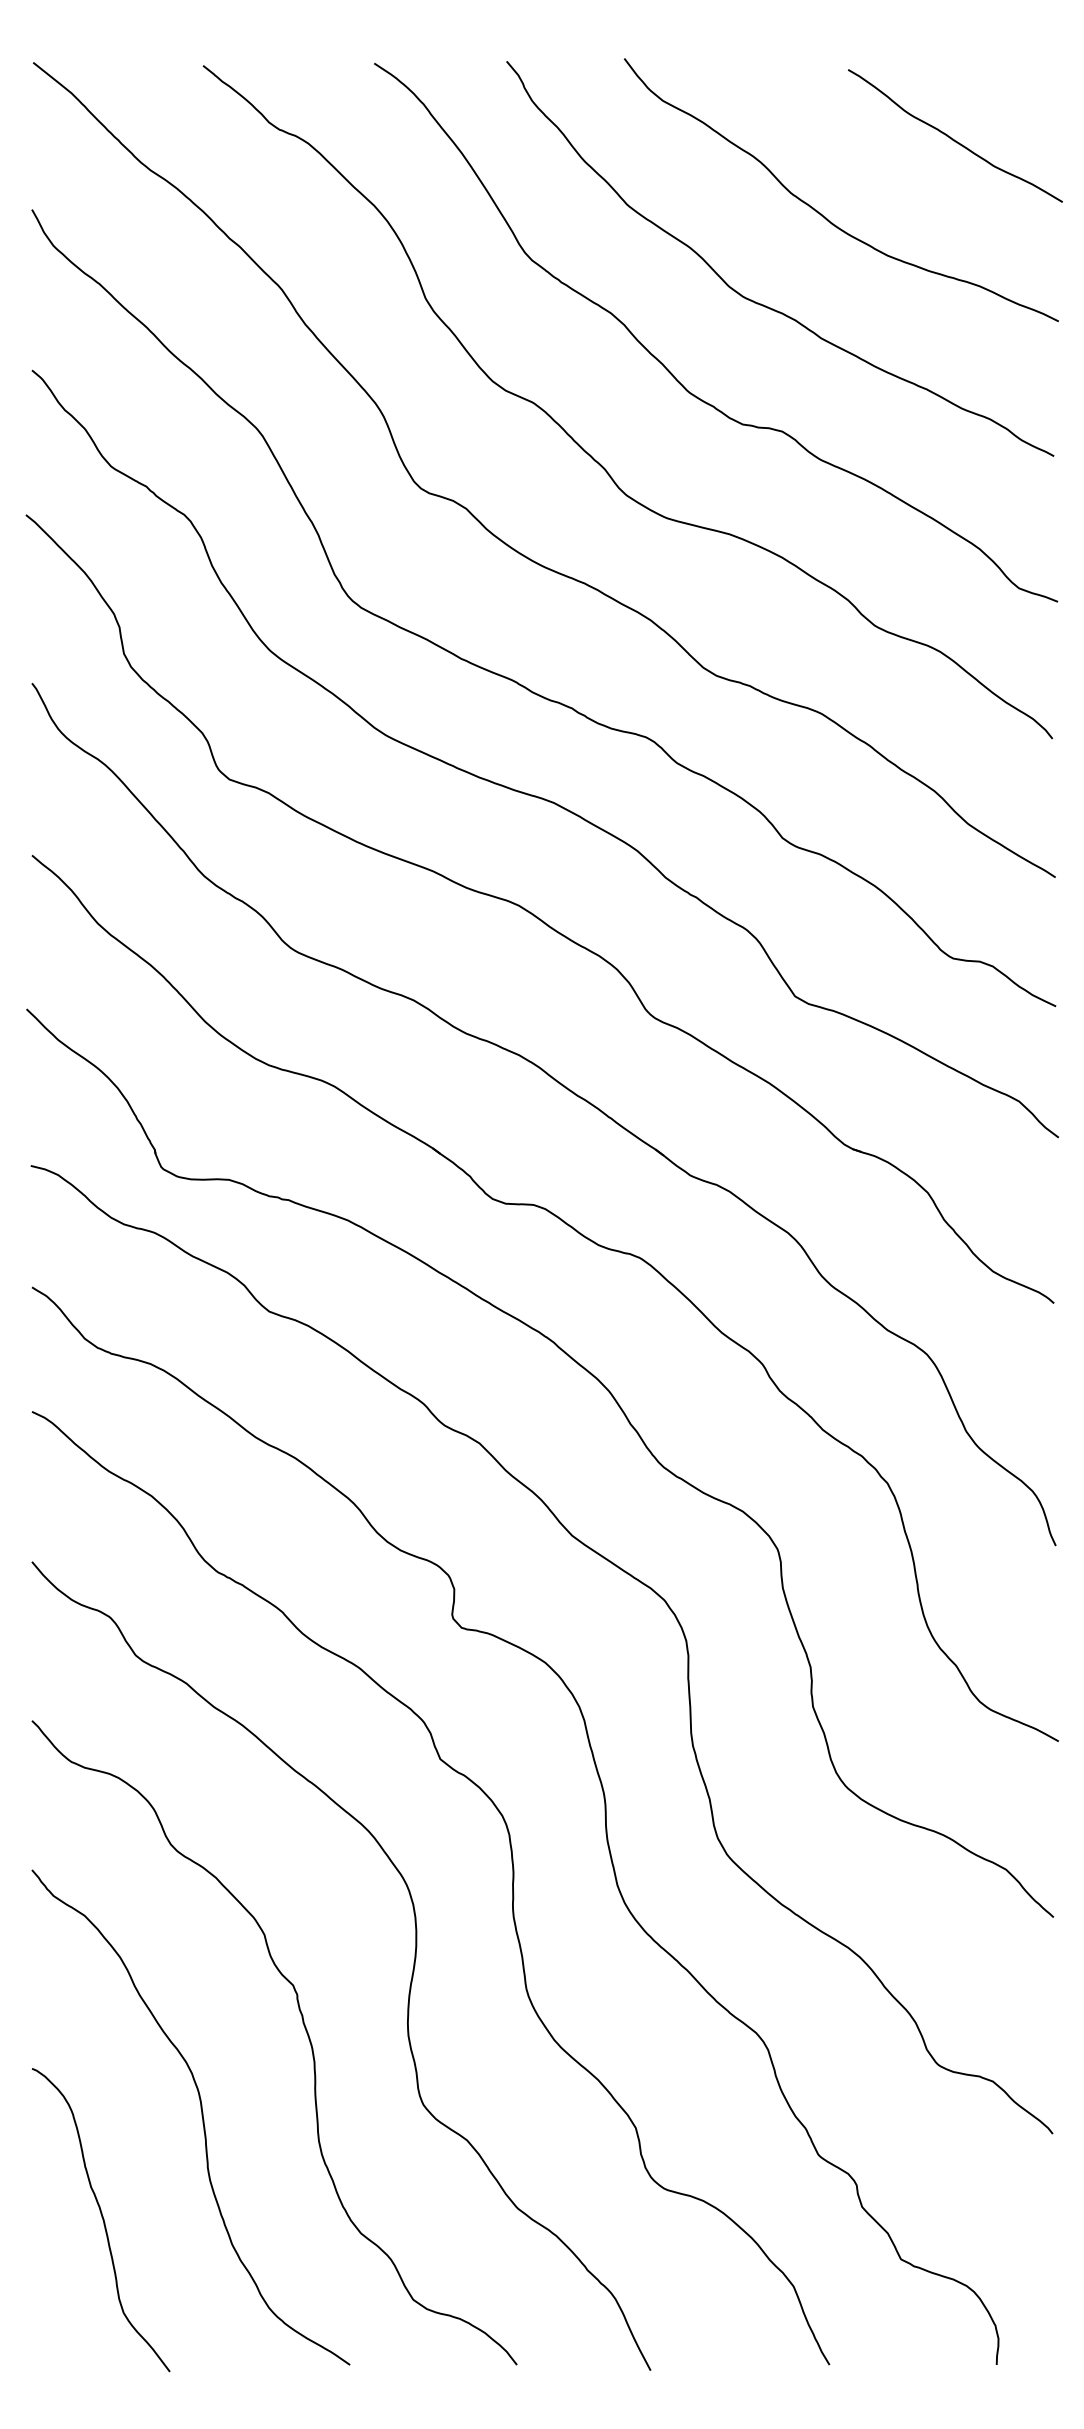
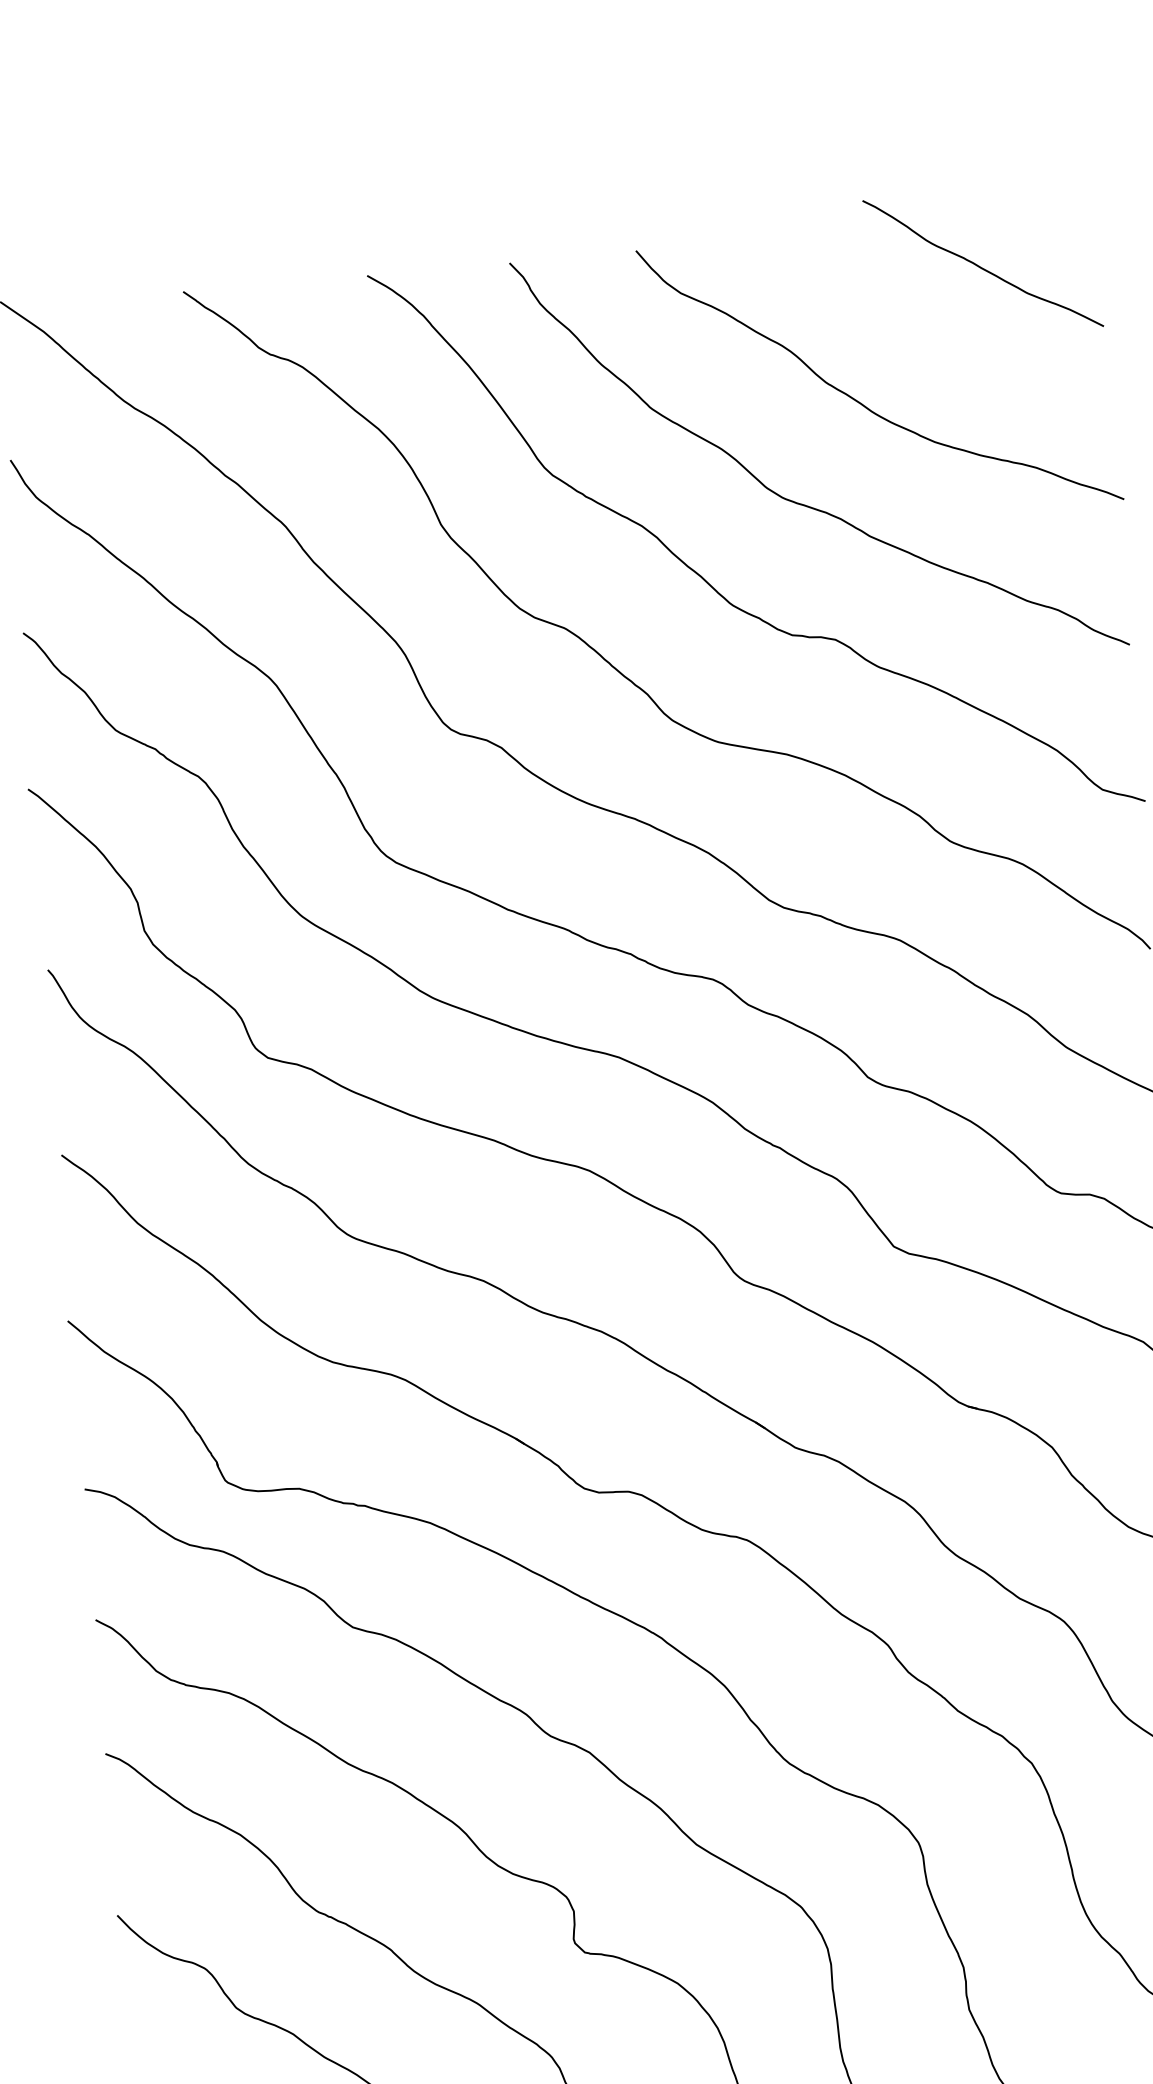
curve: (953, 138) -> (981, 266), moved

